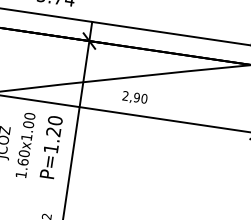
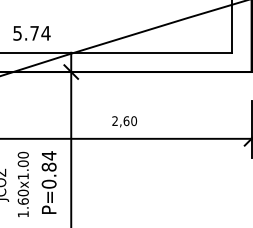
text: (136, 98) -> (126, 121), 2,90 -> 2,60
text: (52, 134) -> (48, 169), P=1.20 -> P=0.84

